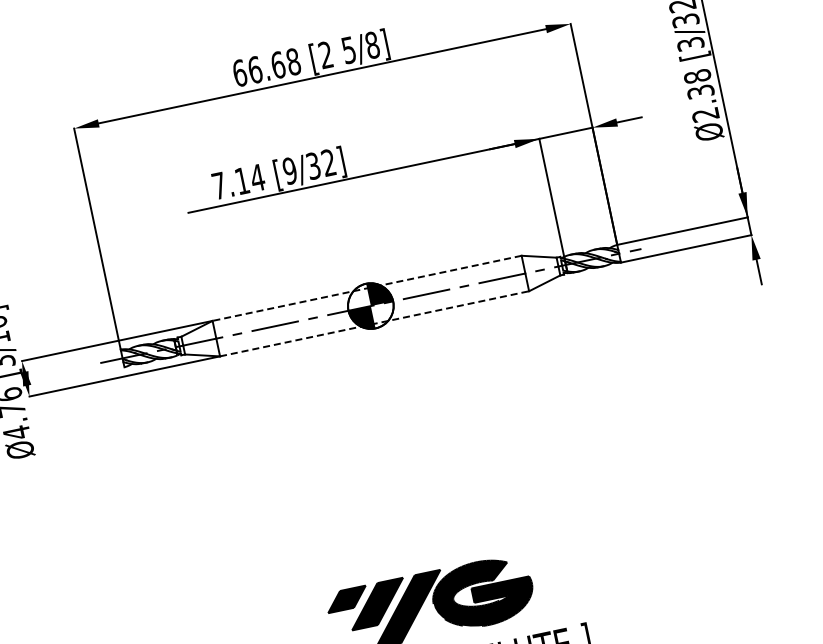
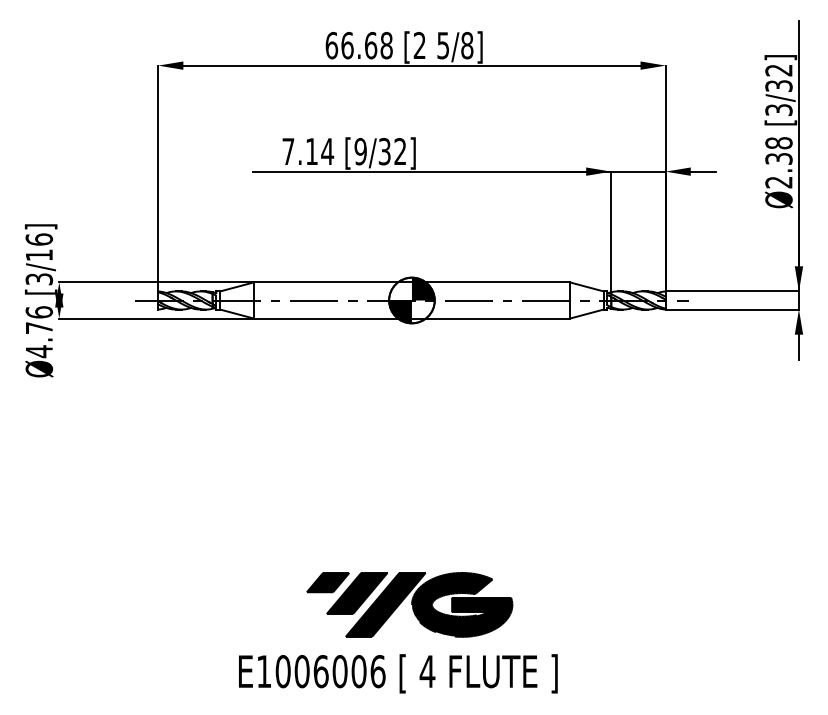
line: (366, 288) -> (411, 282), dashed -> solid
line: (374, 323) -> (411, 318), dashed -> solid

